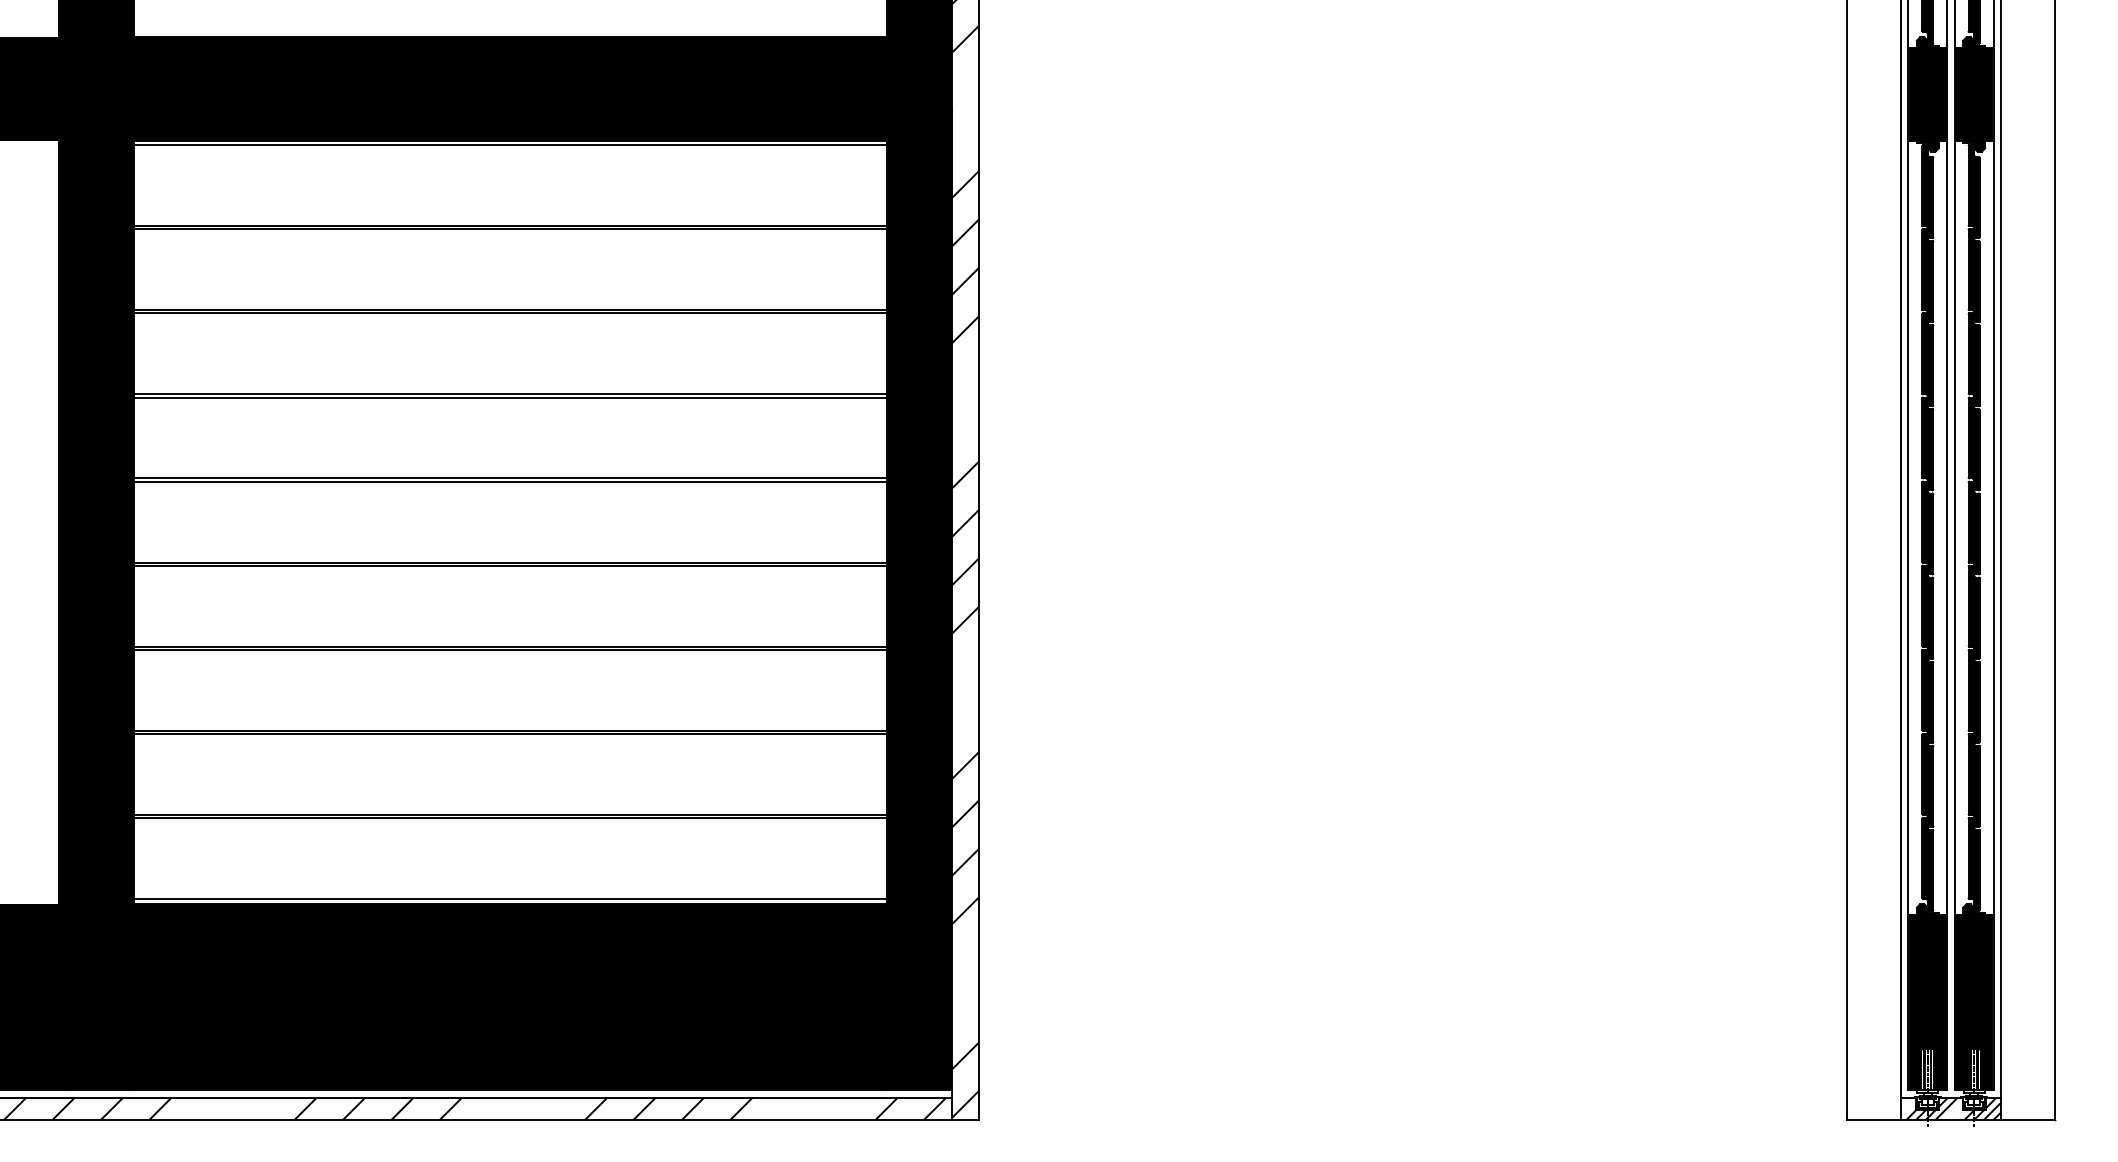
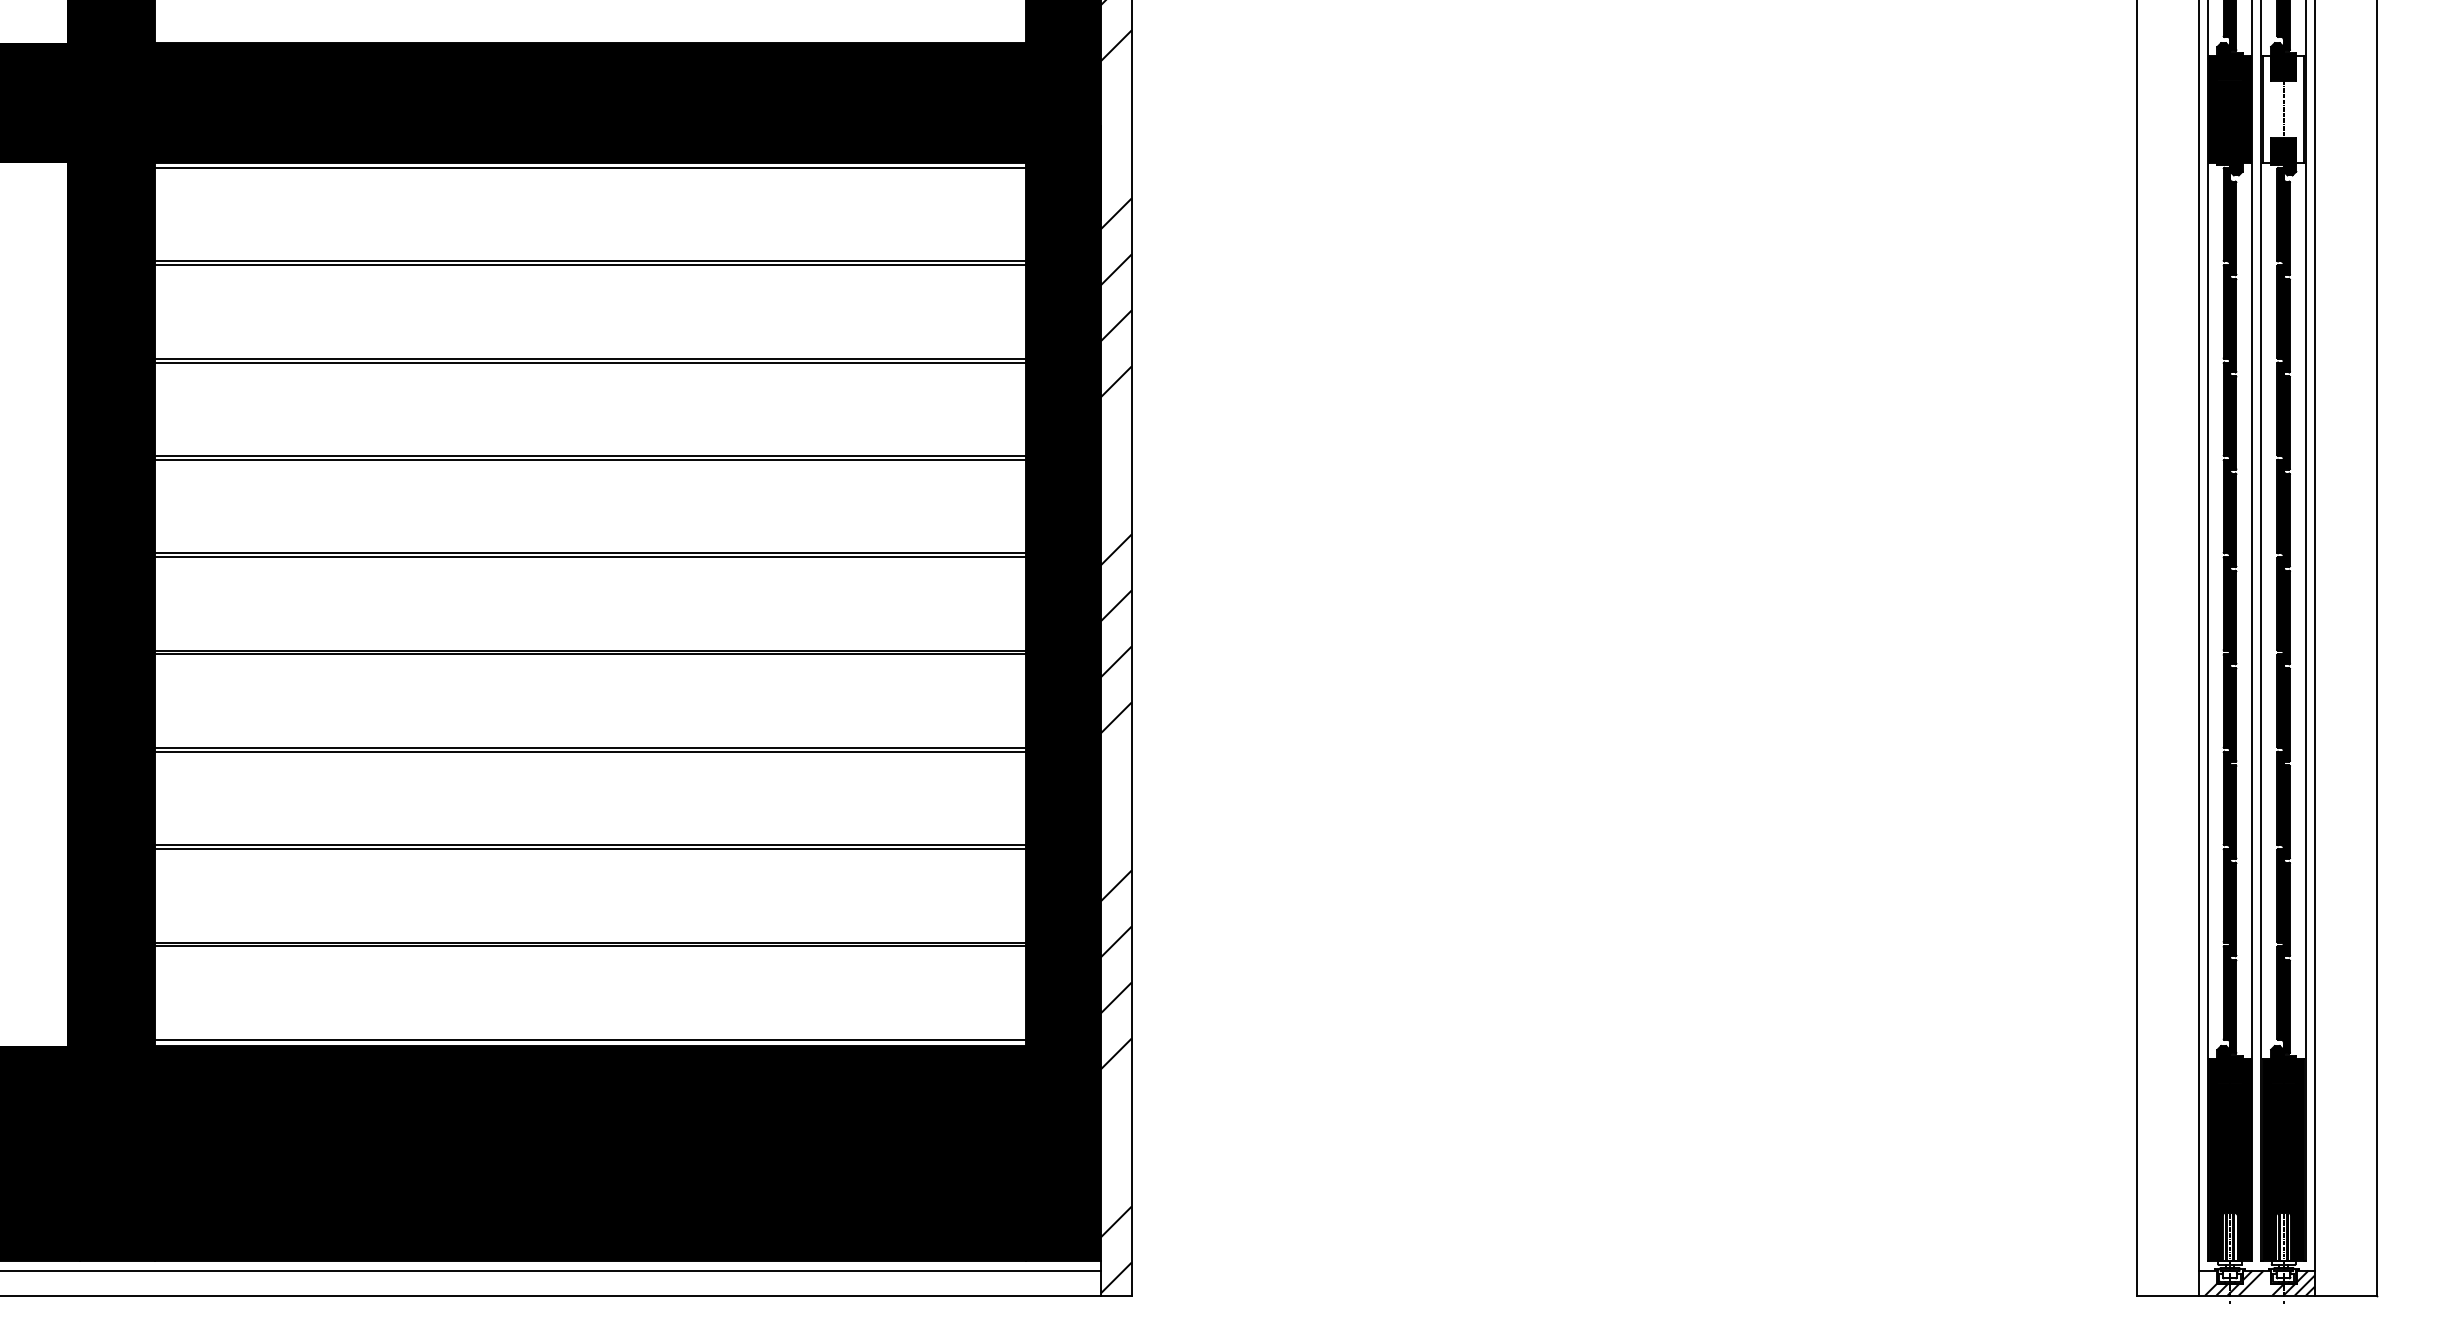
fill: (1973, 94) -> (2282, 109), removed
hatch: (474, 1109) -> (548, 1283), removed

